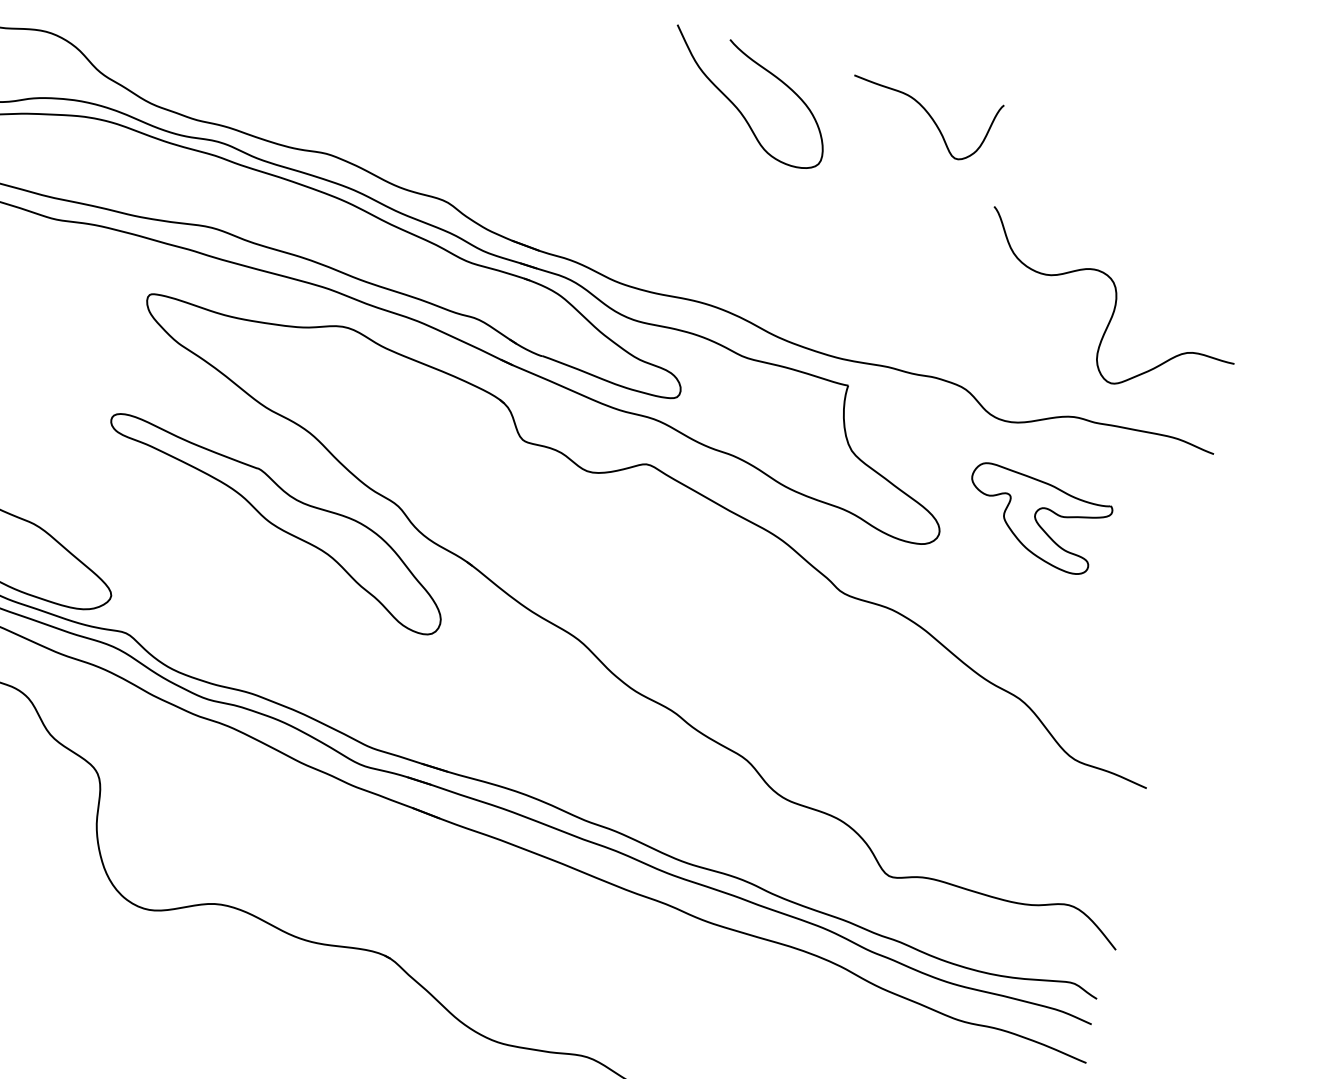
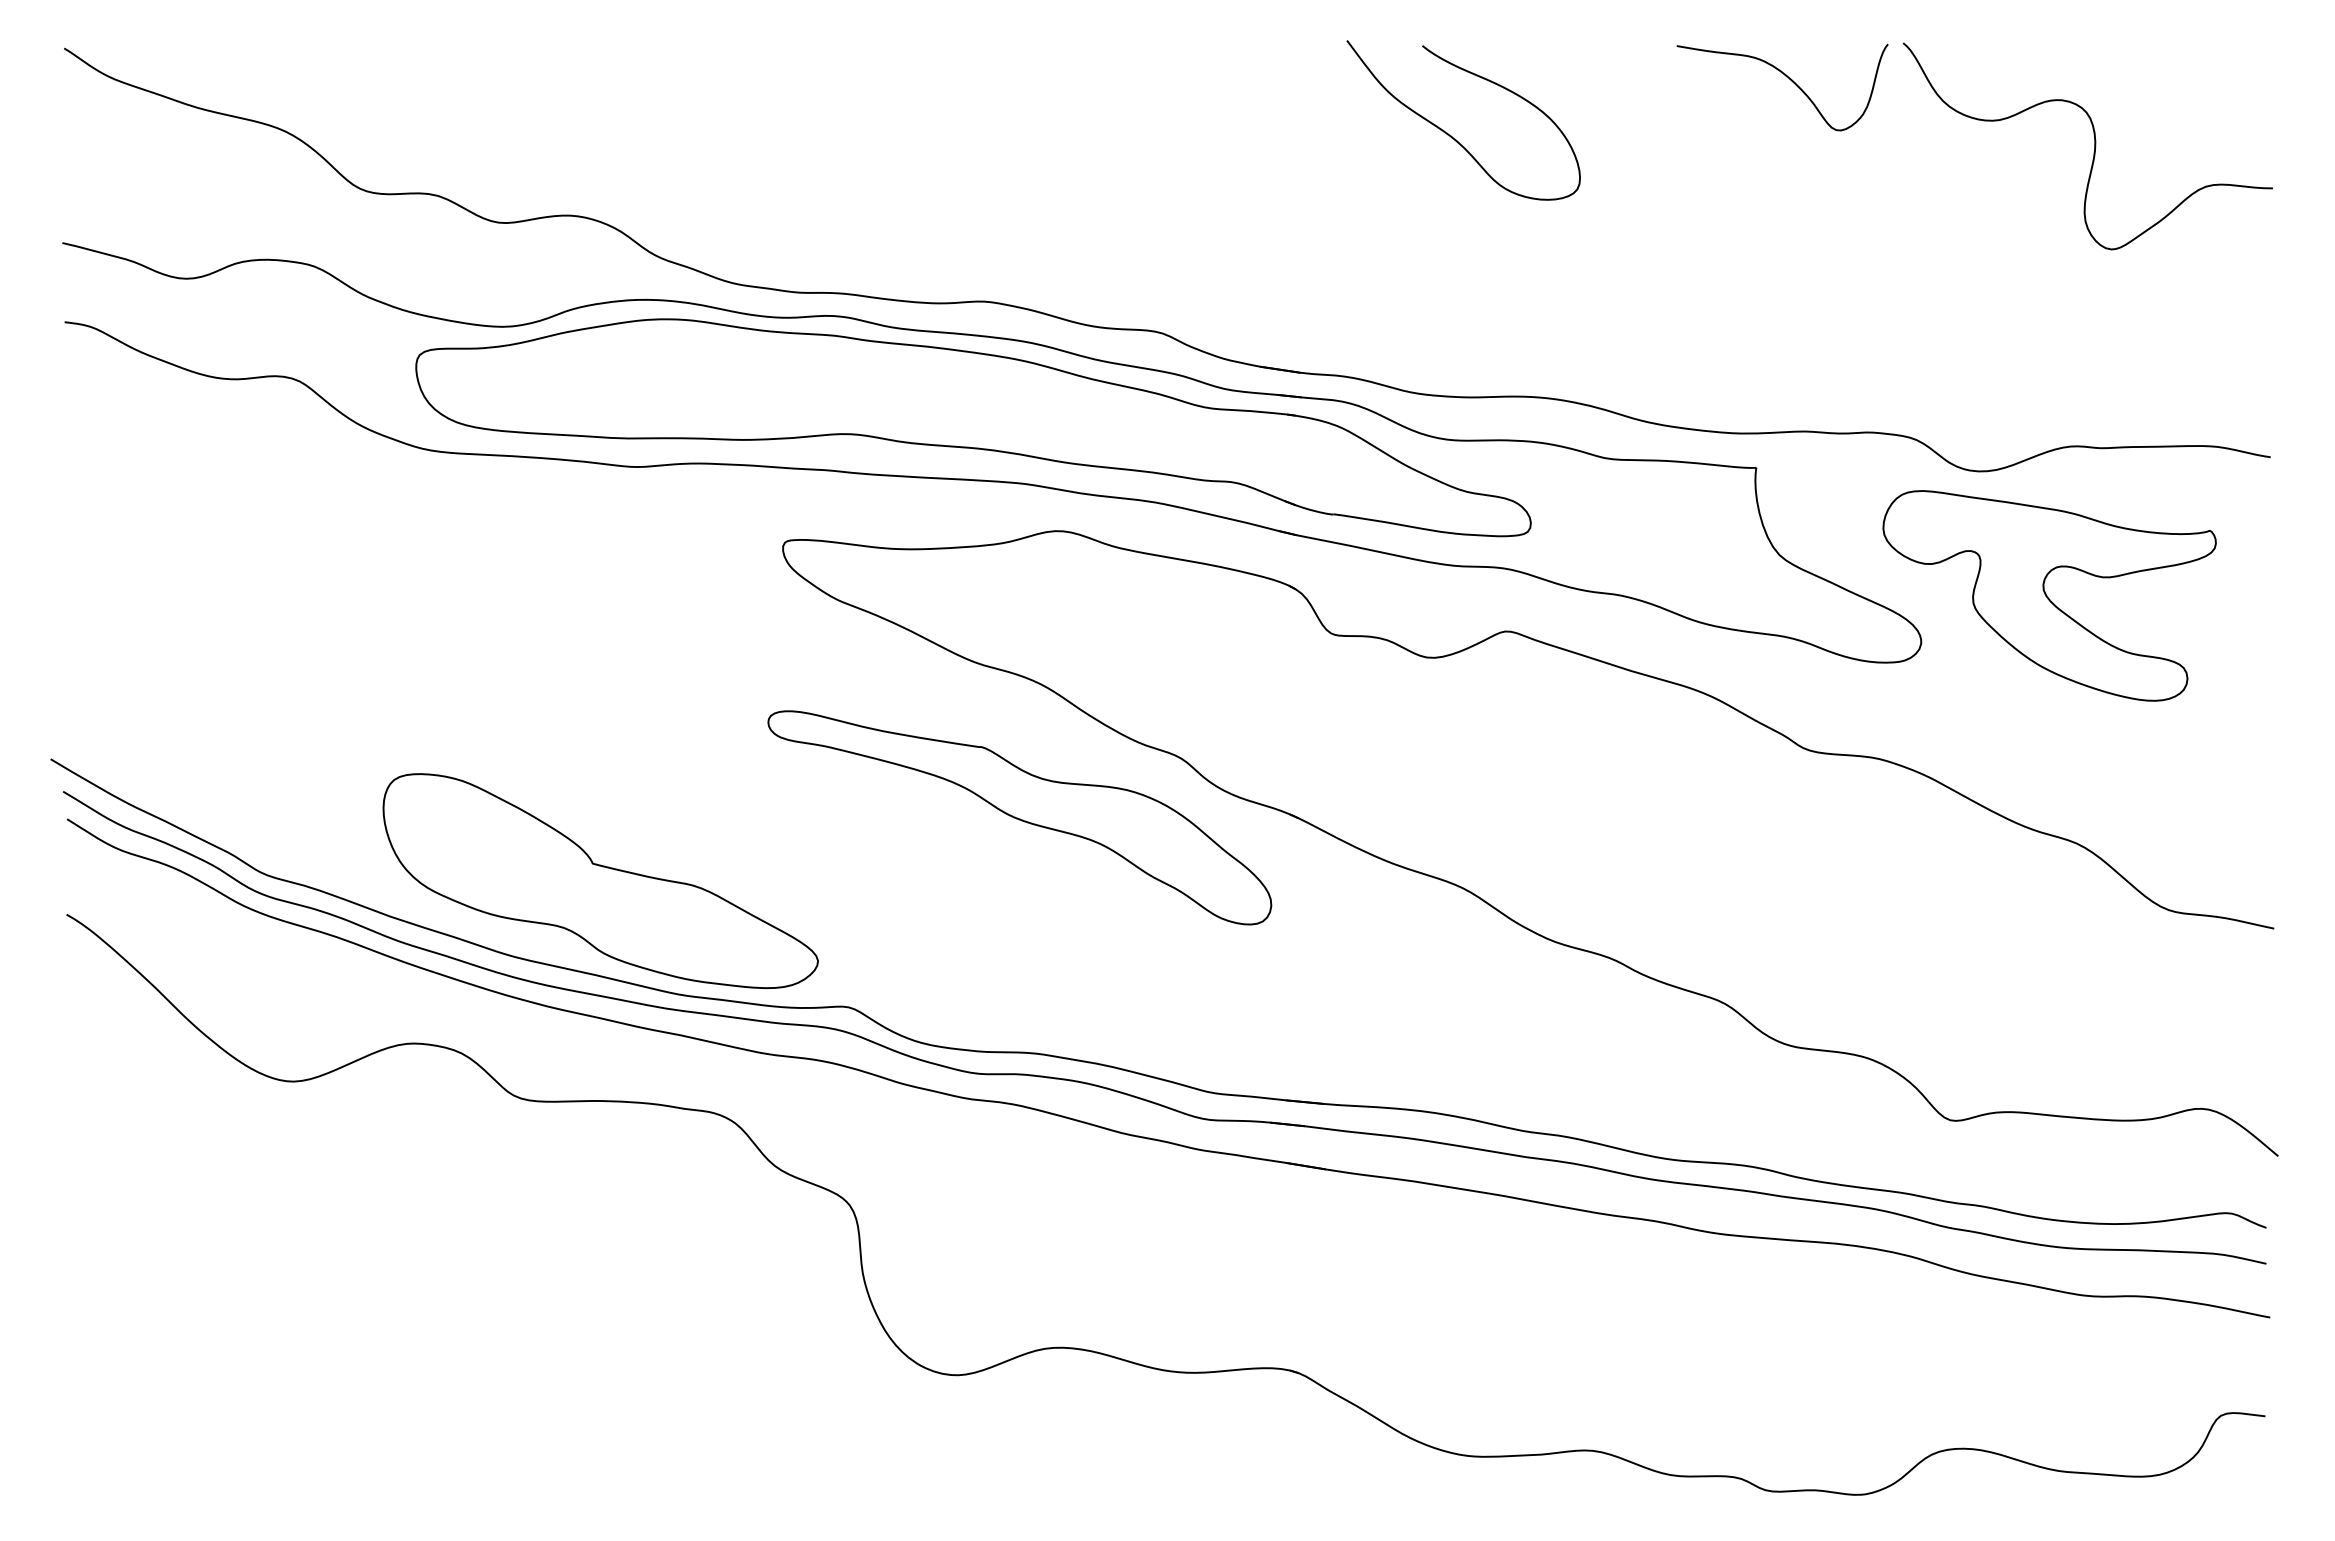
curve: (737, 107) -> (1451, 135), moved
curve: (1114, 307) -> (2094, 146), moved
part: (1036, 519) -> (2049, 595), size x1.67

